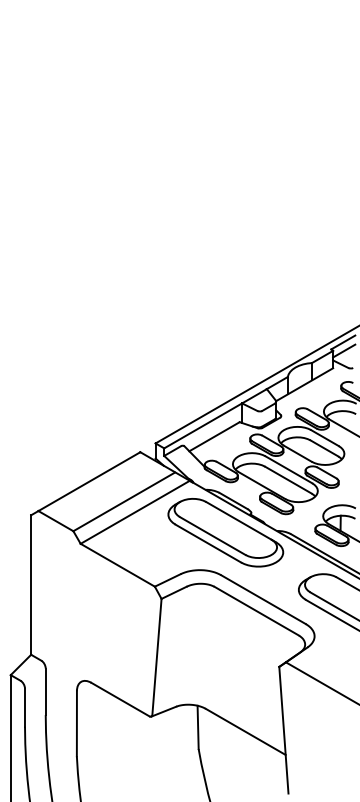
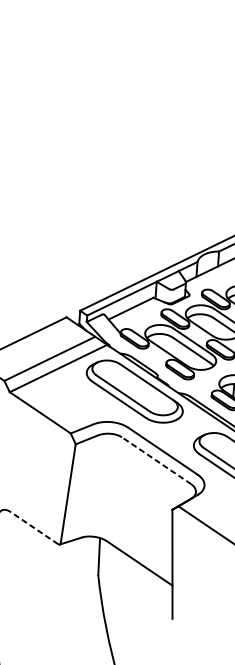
line: (256, 611) -> (156, 460), solid -> dashed
line: (120, 699) -> (34, 527), solid -> dashed

